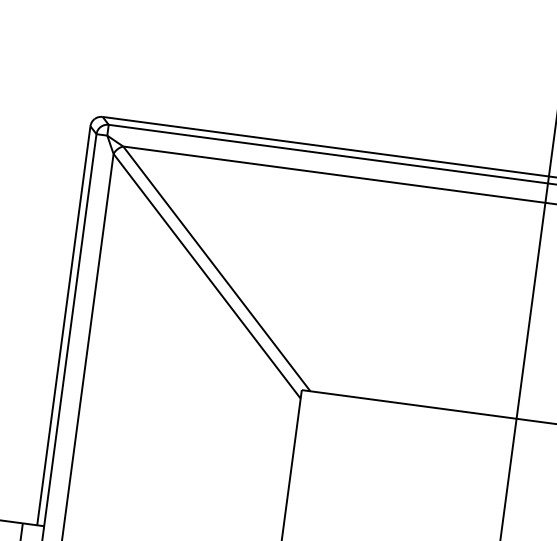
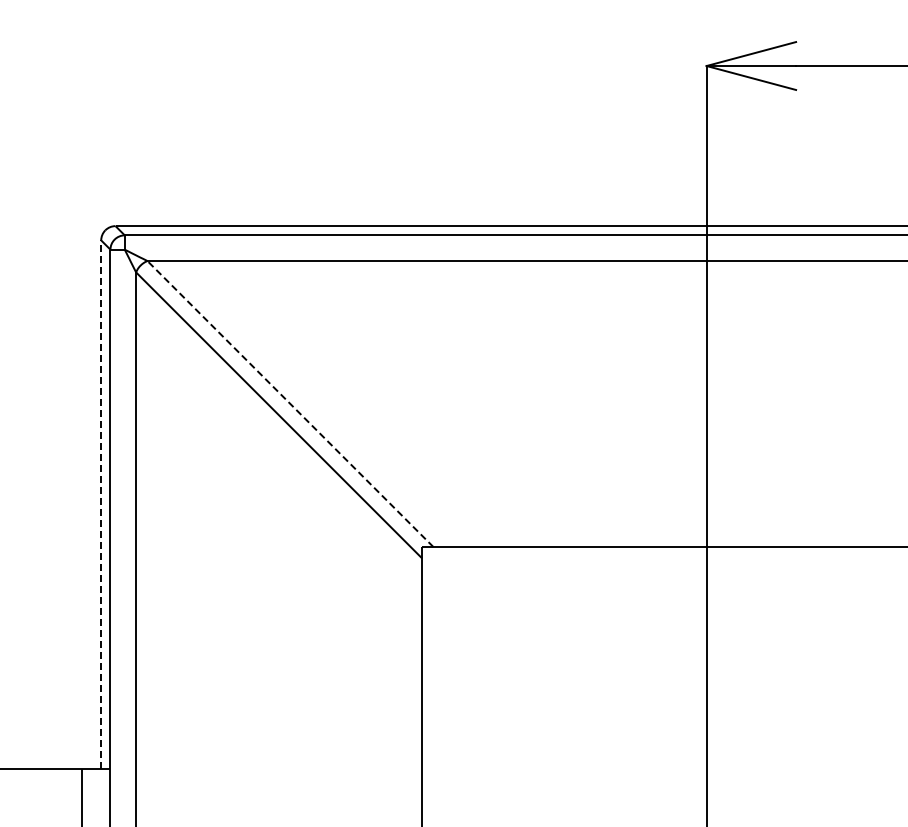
line: (216, 268) -> (290, 403), solid -> dashed
line: (64, 325) -> (101, 504), solid -> dashed

